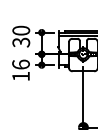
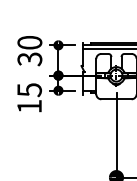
text: (20, 64) -> (28, 89), 16 -> 15

